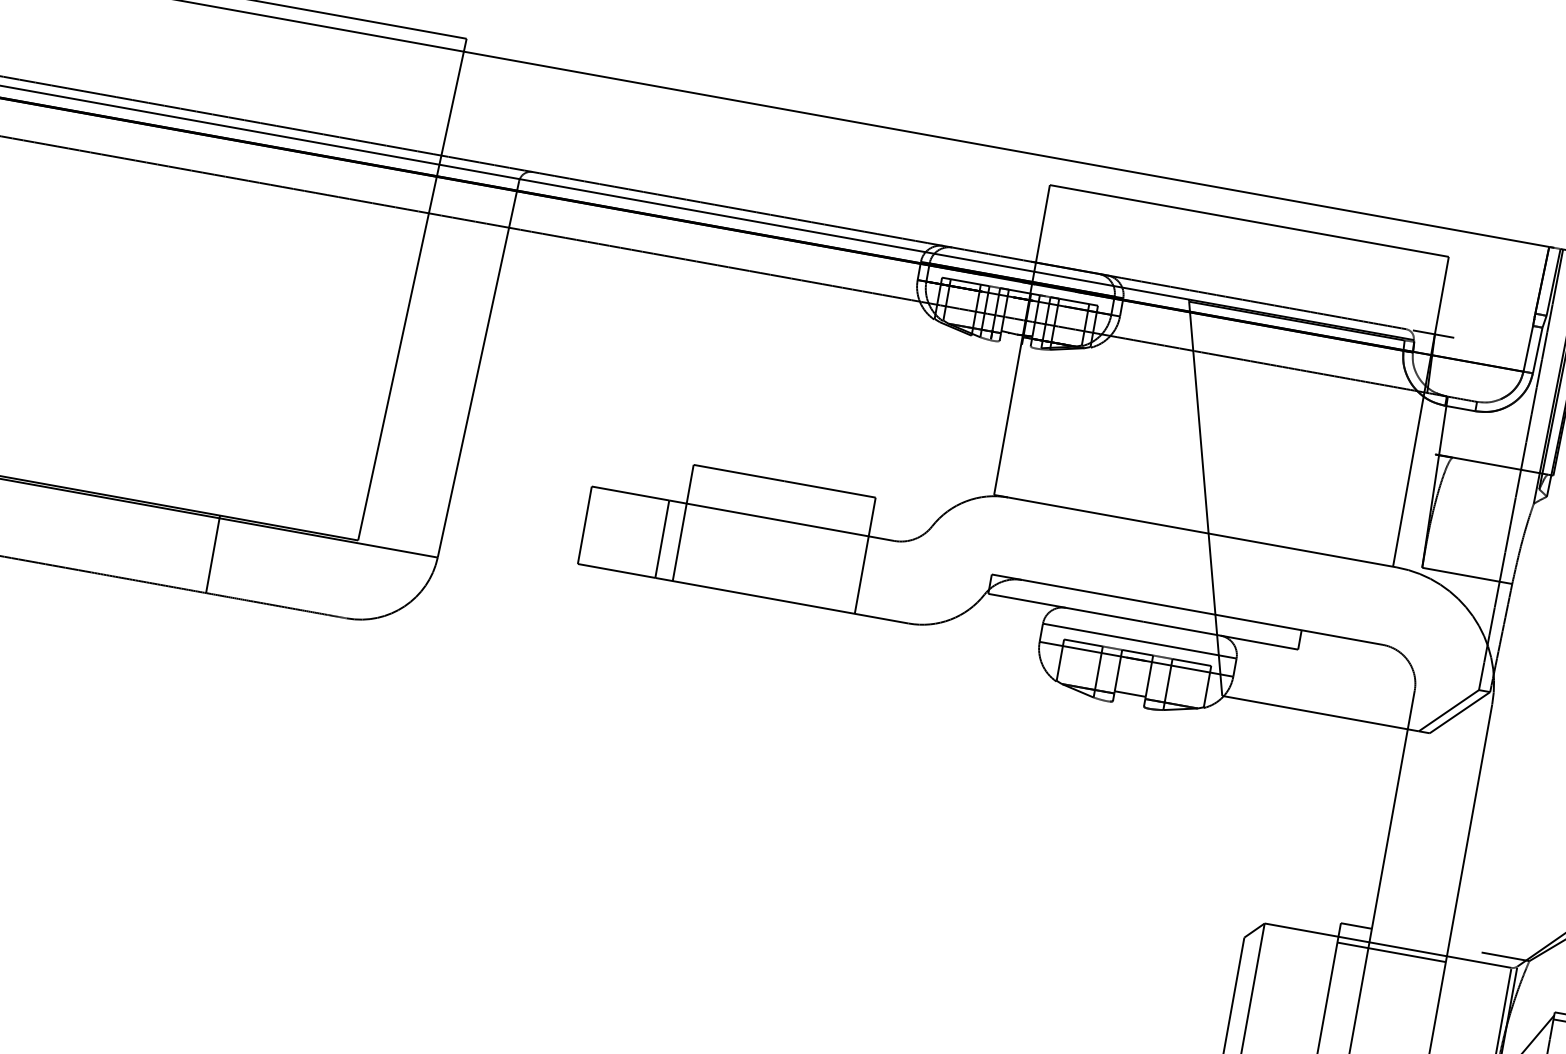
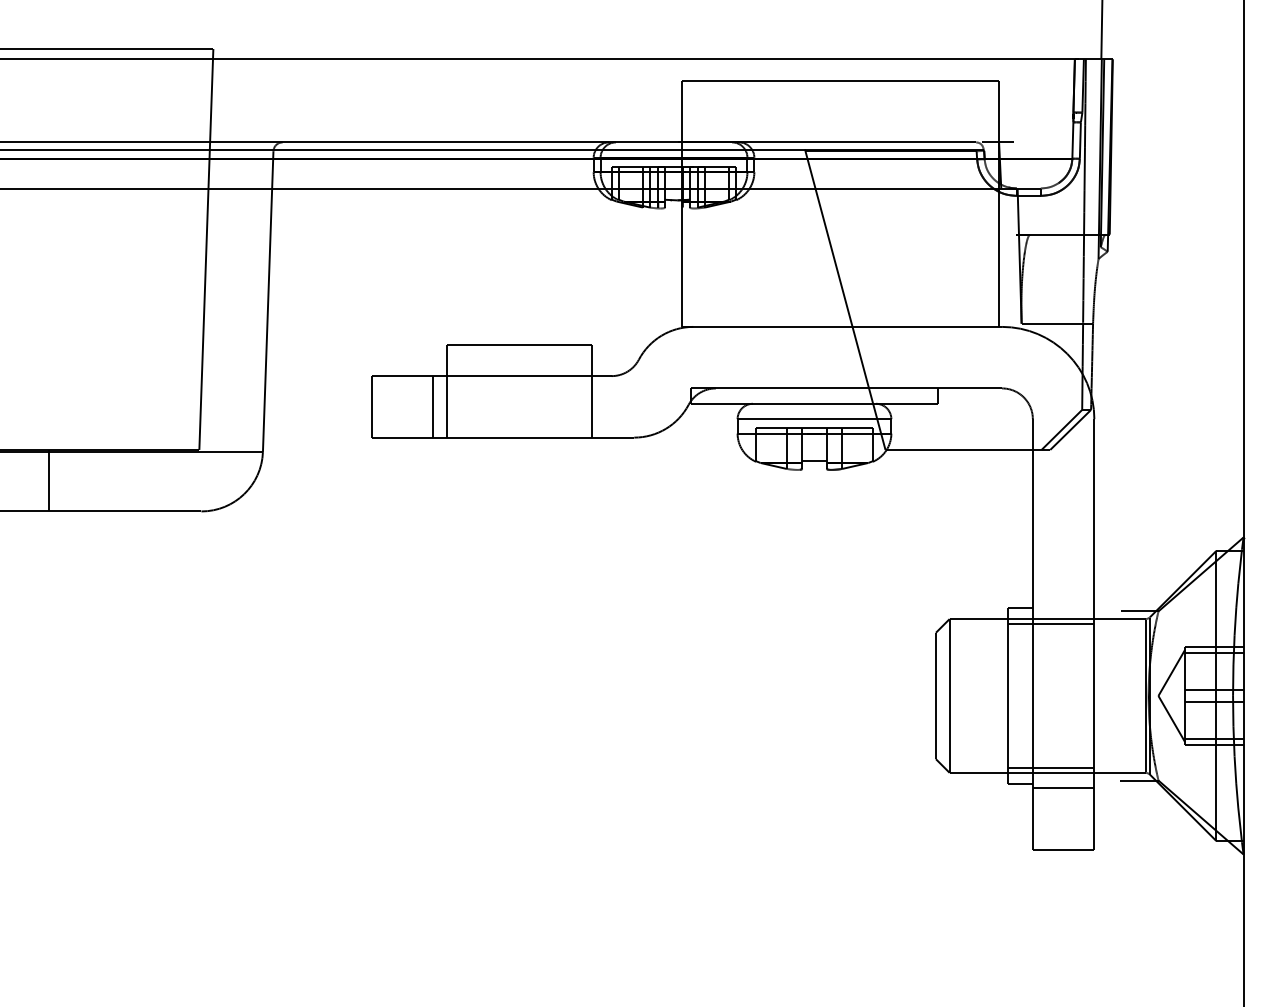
line: (212, 554) -> (48, 480), moved

